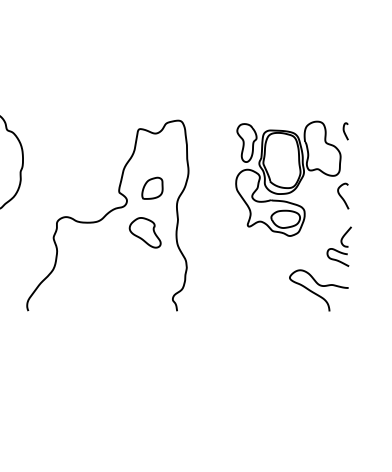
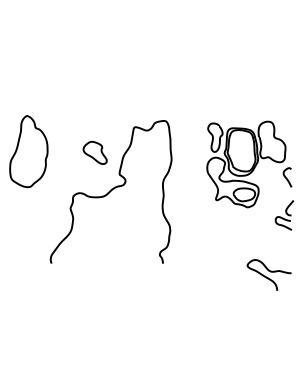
curve: (344, 130) -> (288, 128), removed
part: (152, 188) -> (144, 171), removed
part: (144, 232) -> (94, 152), moved
curve: (320, 286) -> (270, 272), moved

